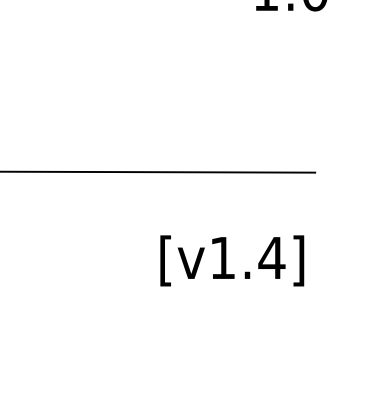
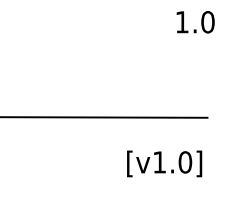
text: (272, 258) -> (185, 162), [v1.4] -> [v1.0]

